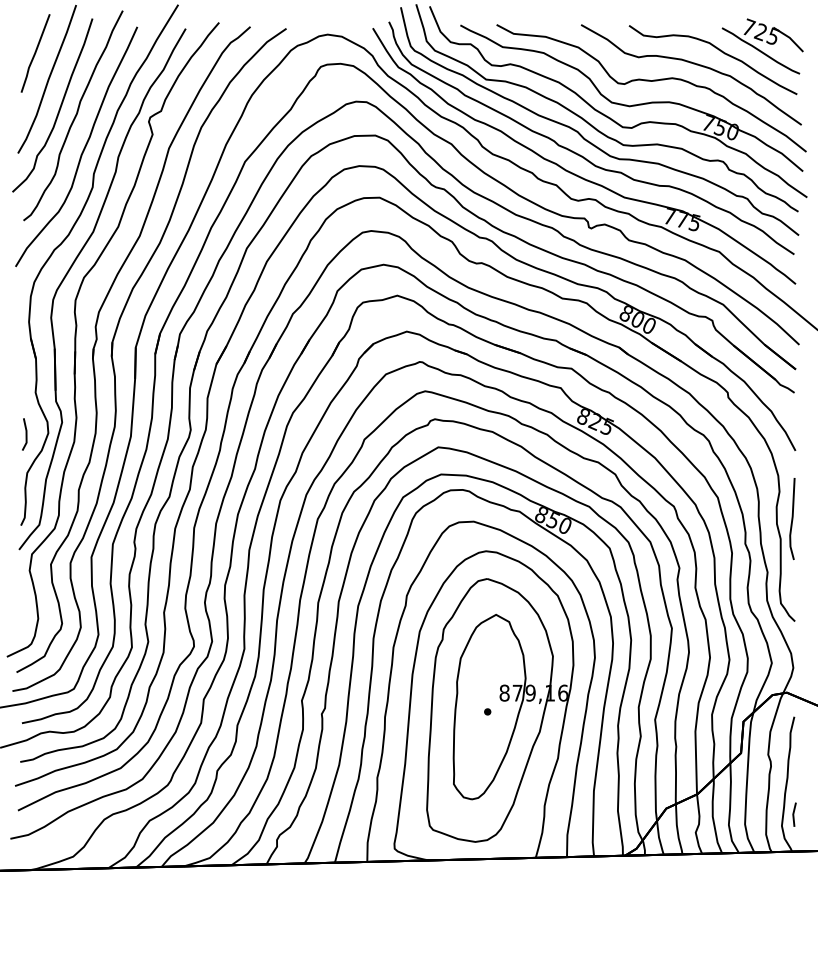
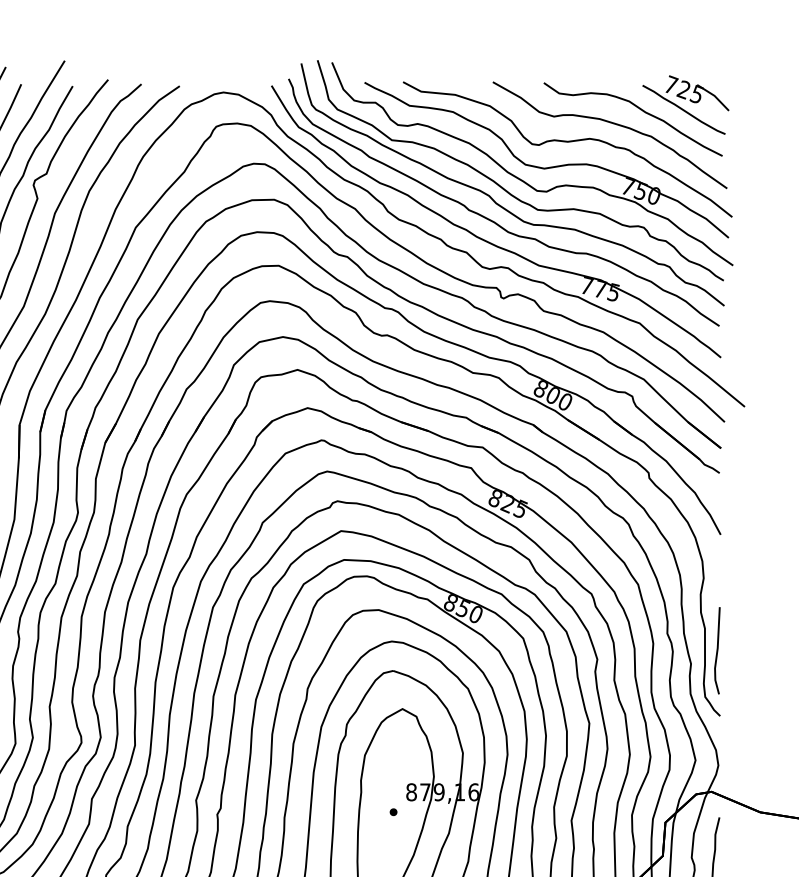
line: (792, 519) -> (717, 651), moved

